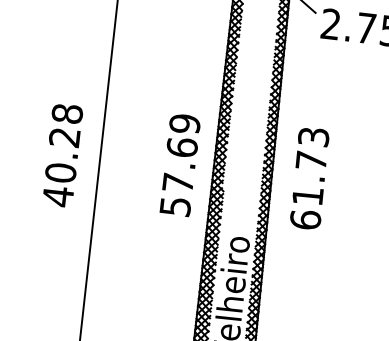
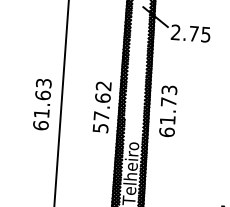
text: (184, 124) -> (103, 86), 57.69 -> 57.62
text: (62, 155) -> (42, 104), 40.28 -> 61.63

